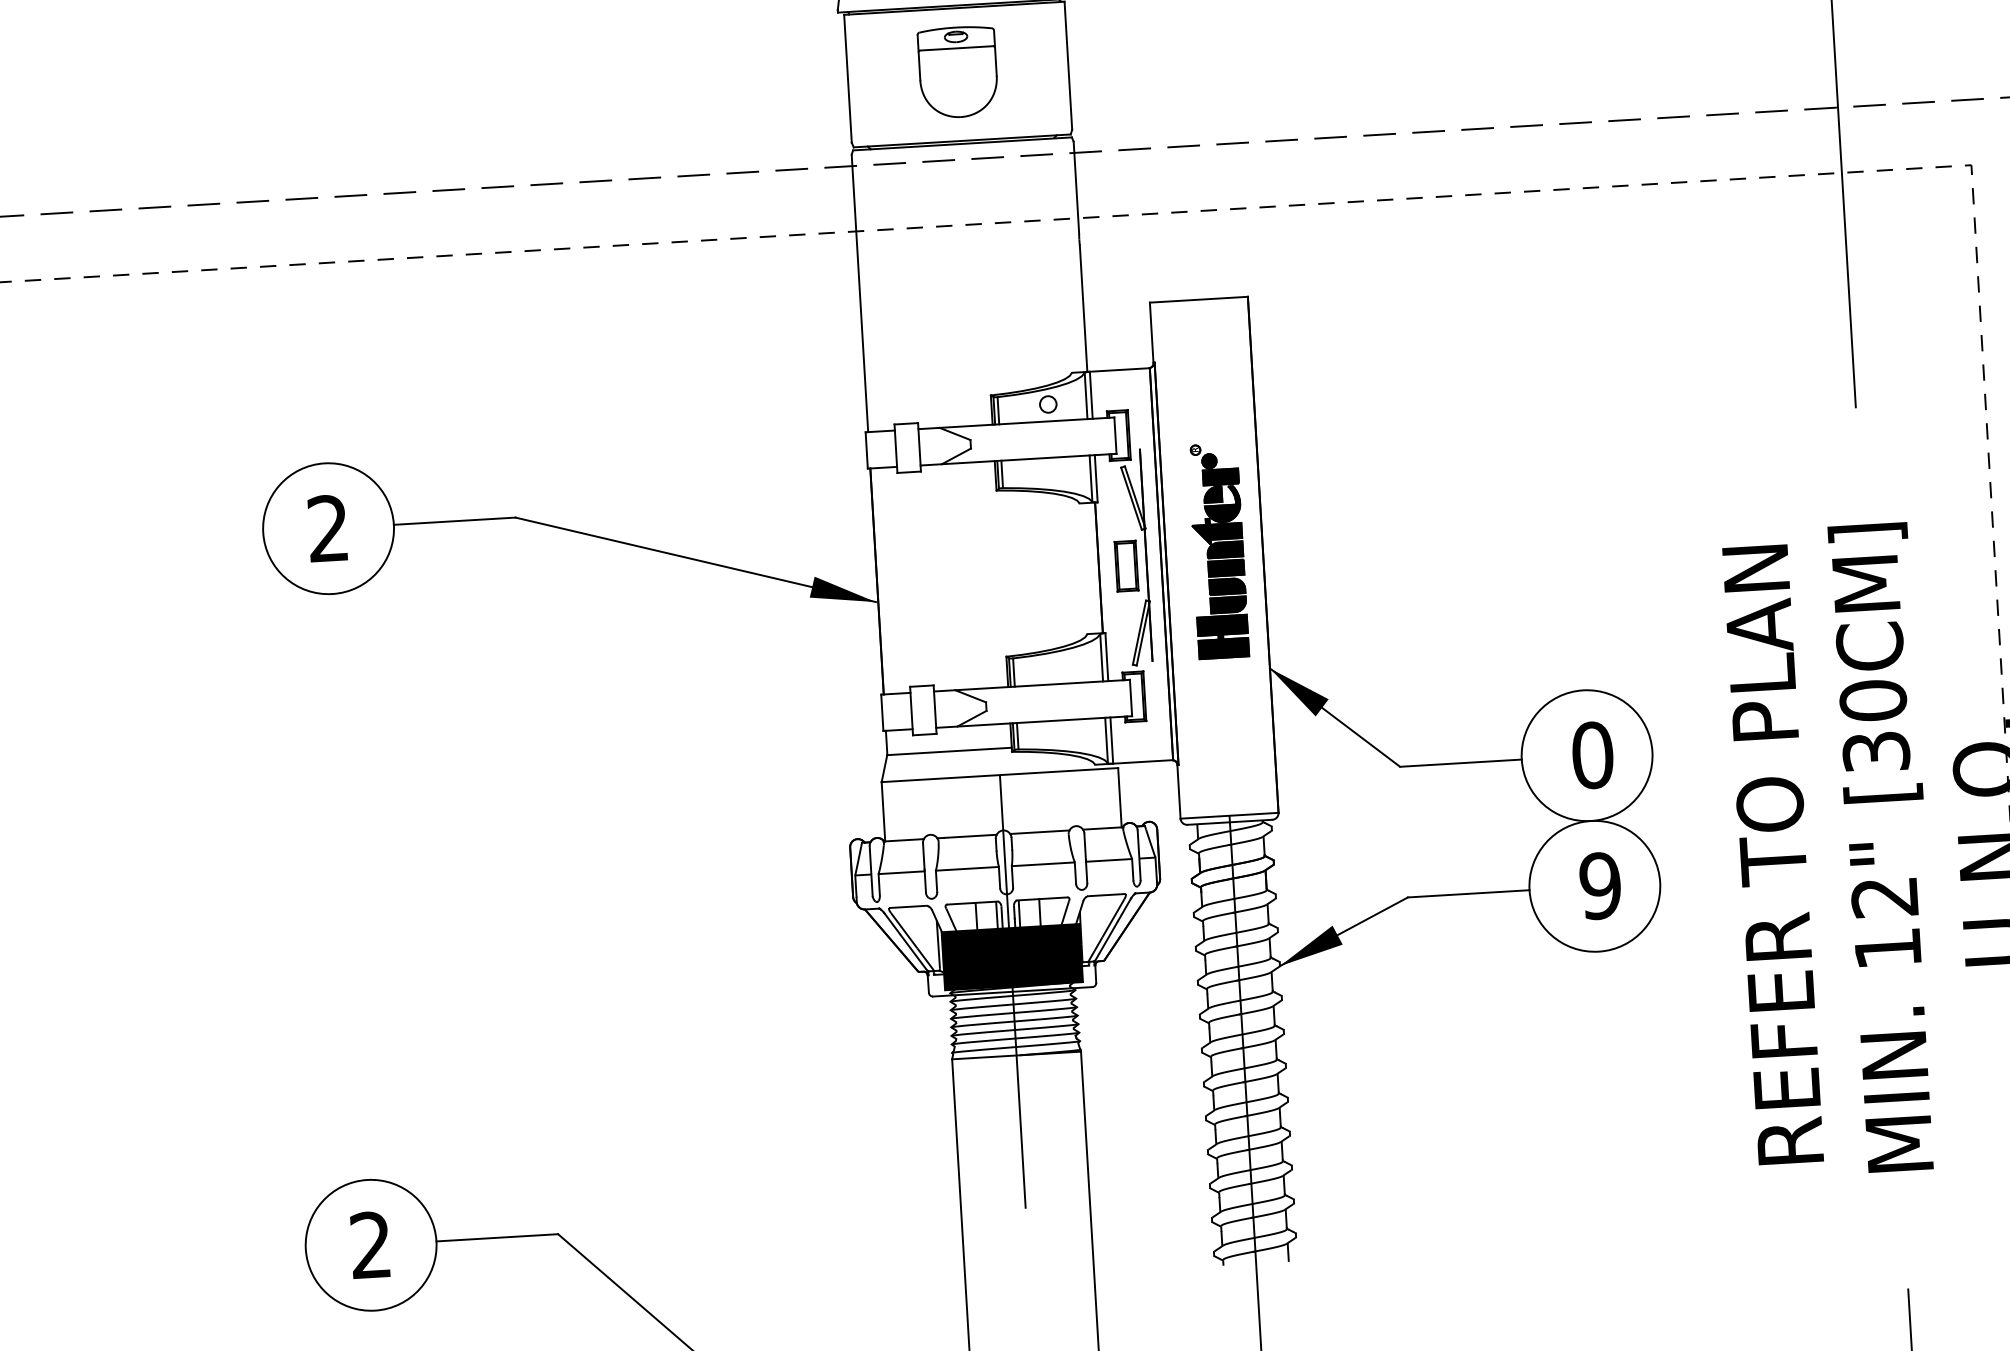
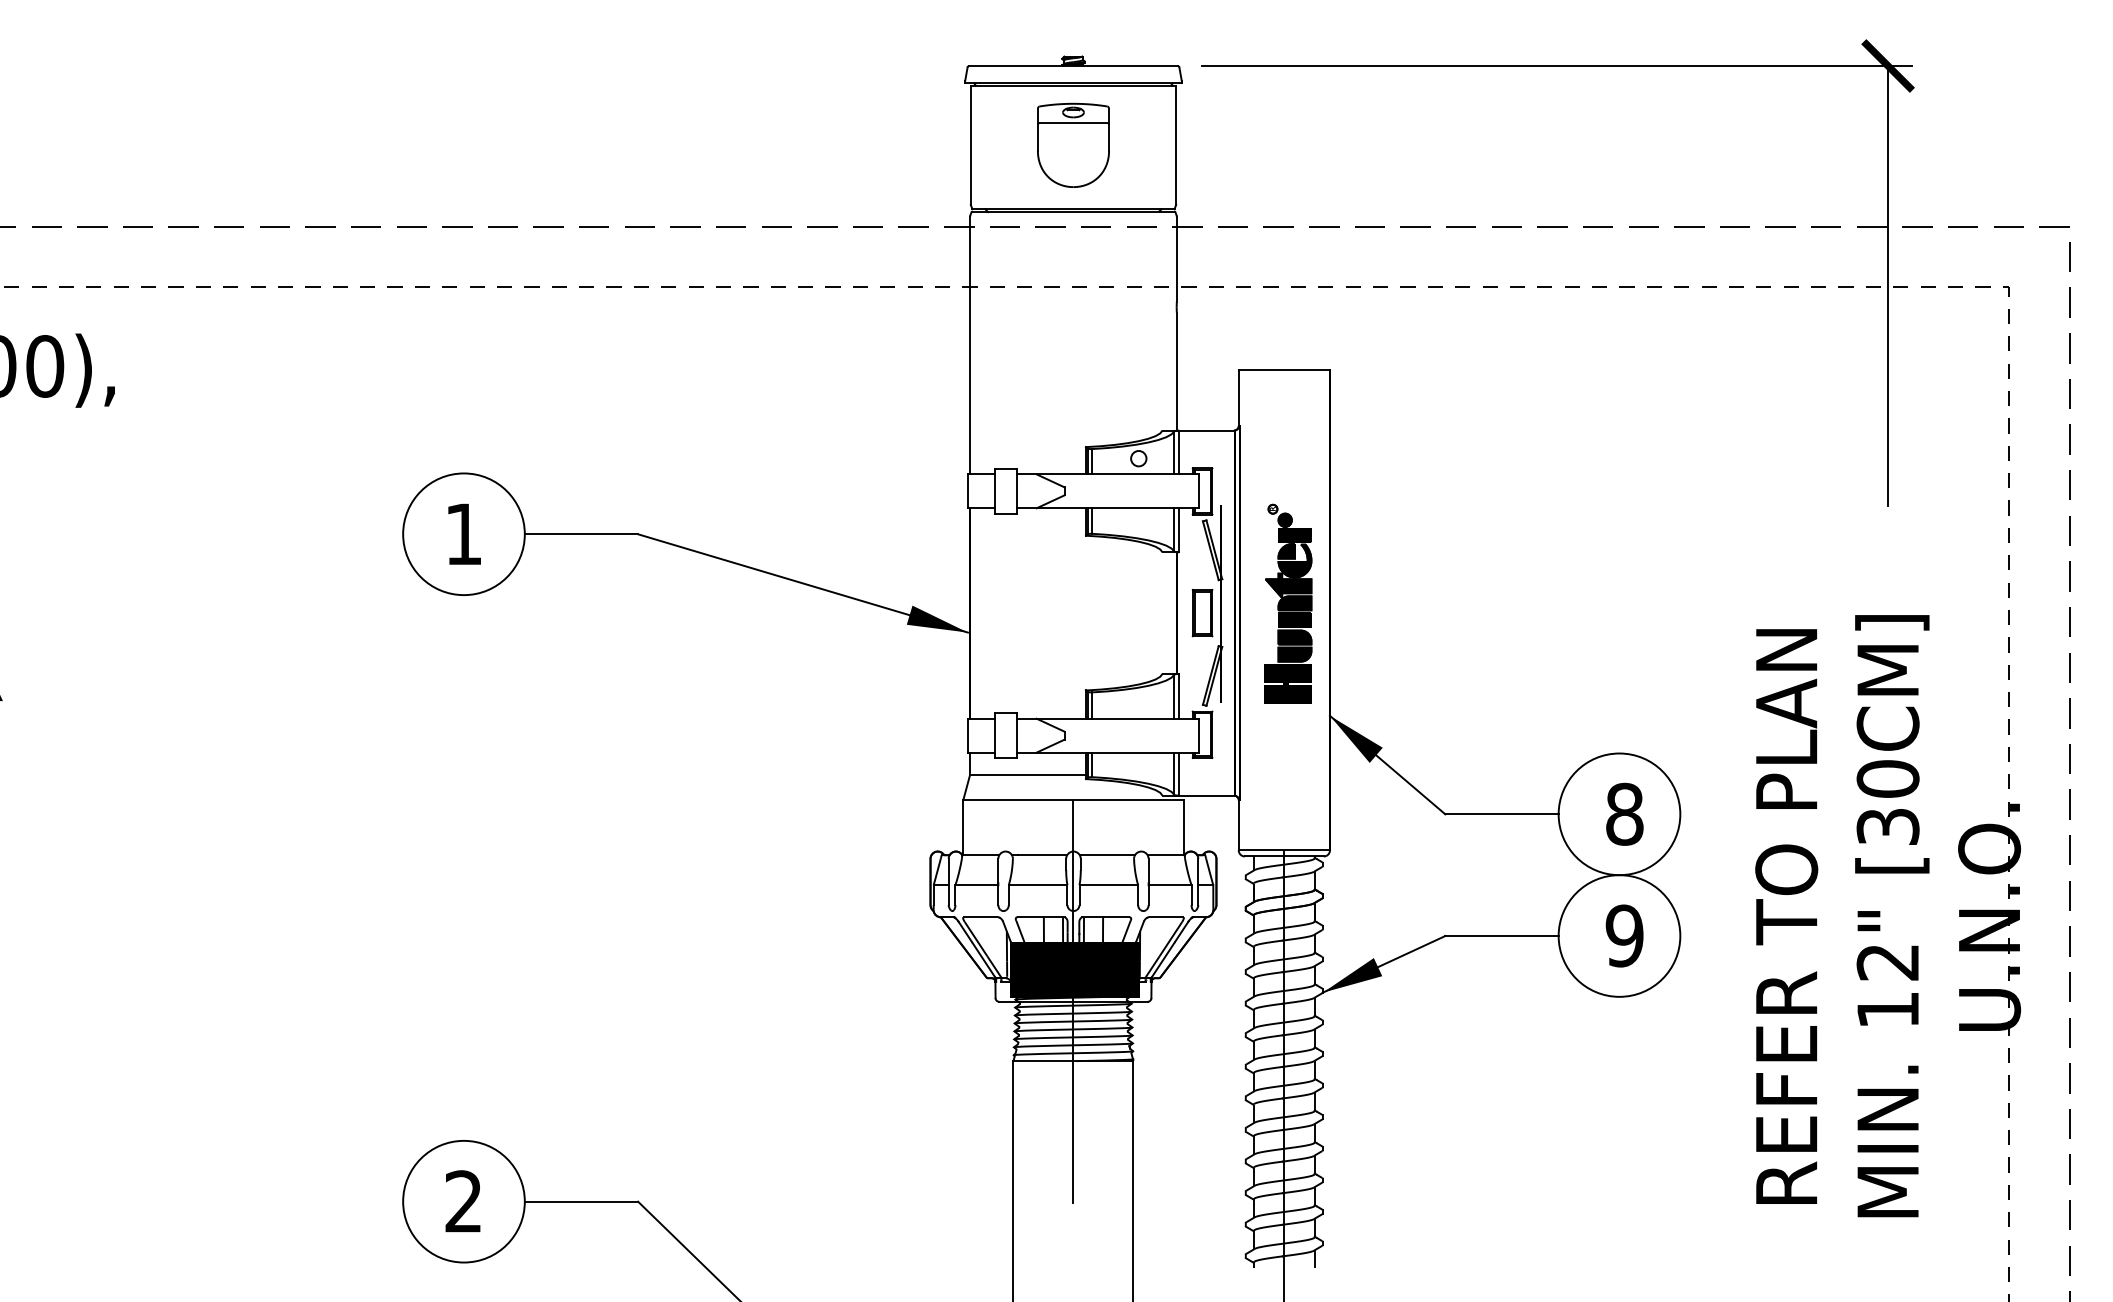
text: (326, 527) -> (462, 533), 2 -> 1
text: (1592, 755) -> (1624, 814), 0 -> 8

